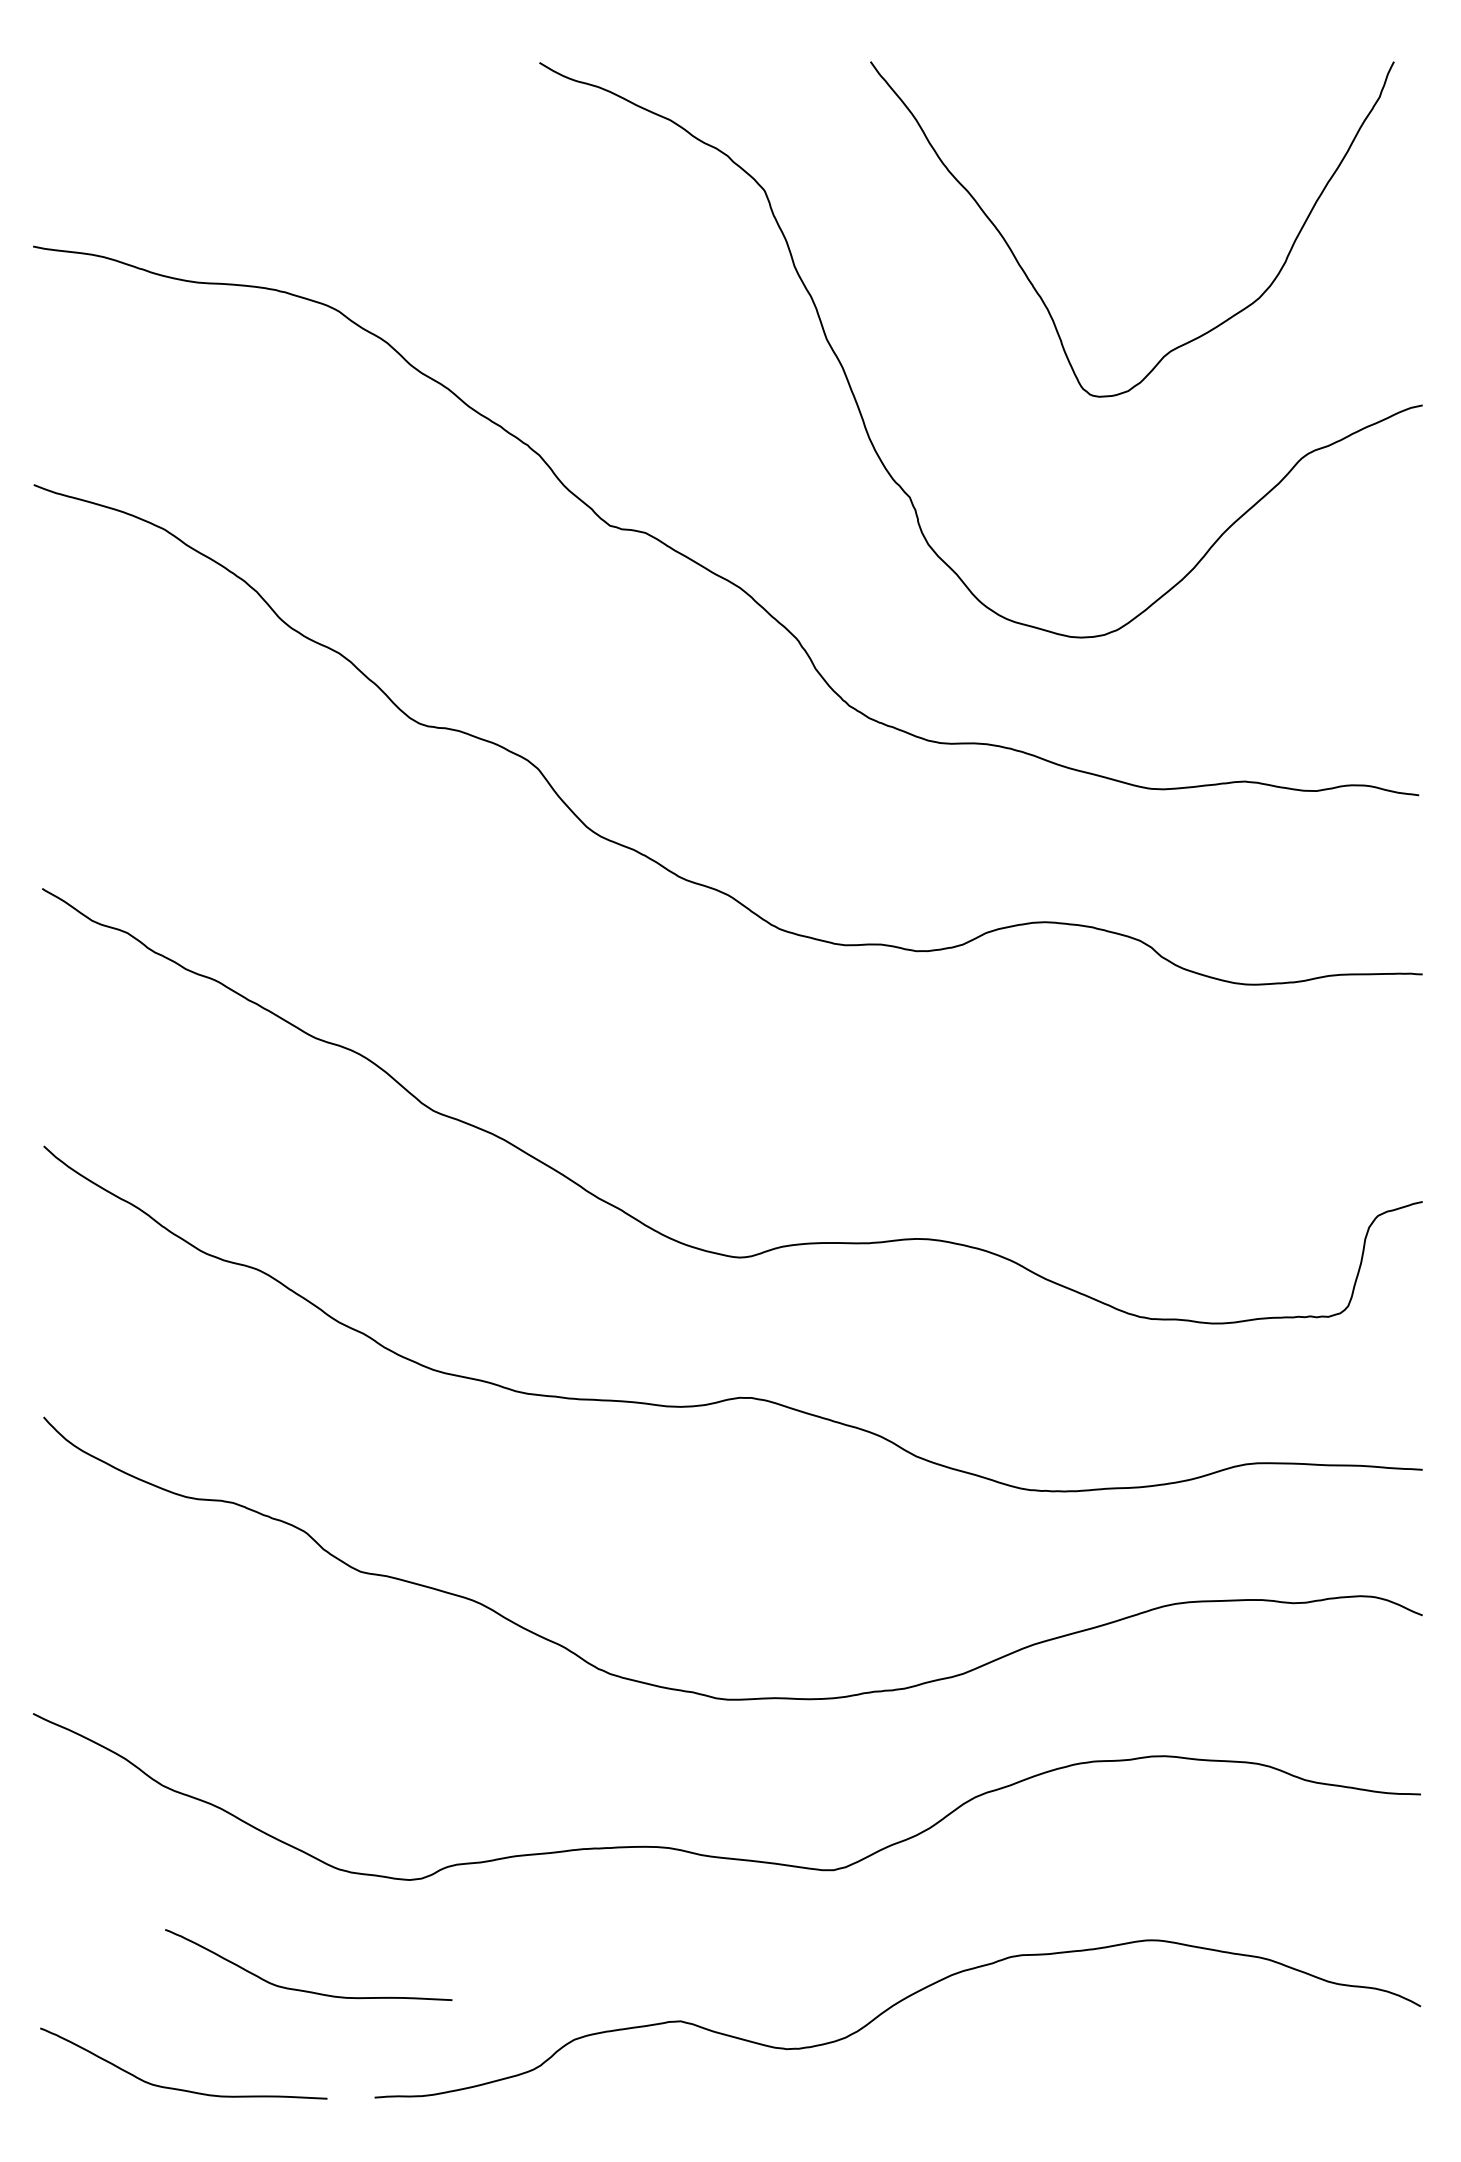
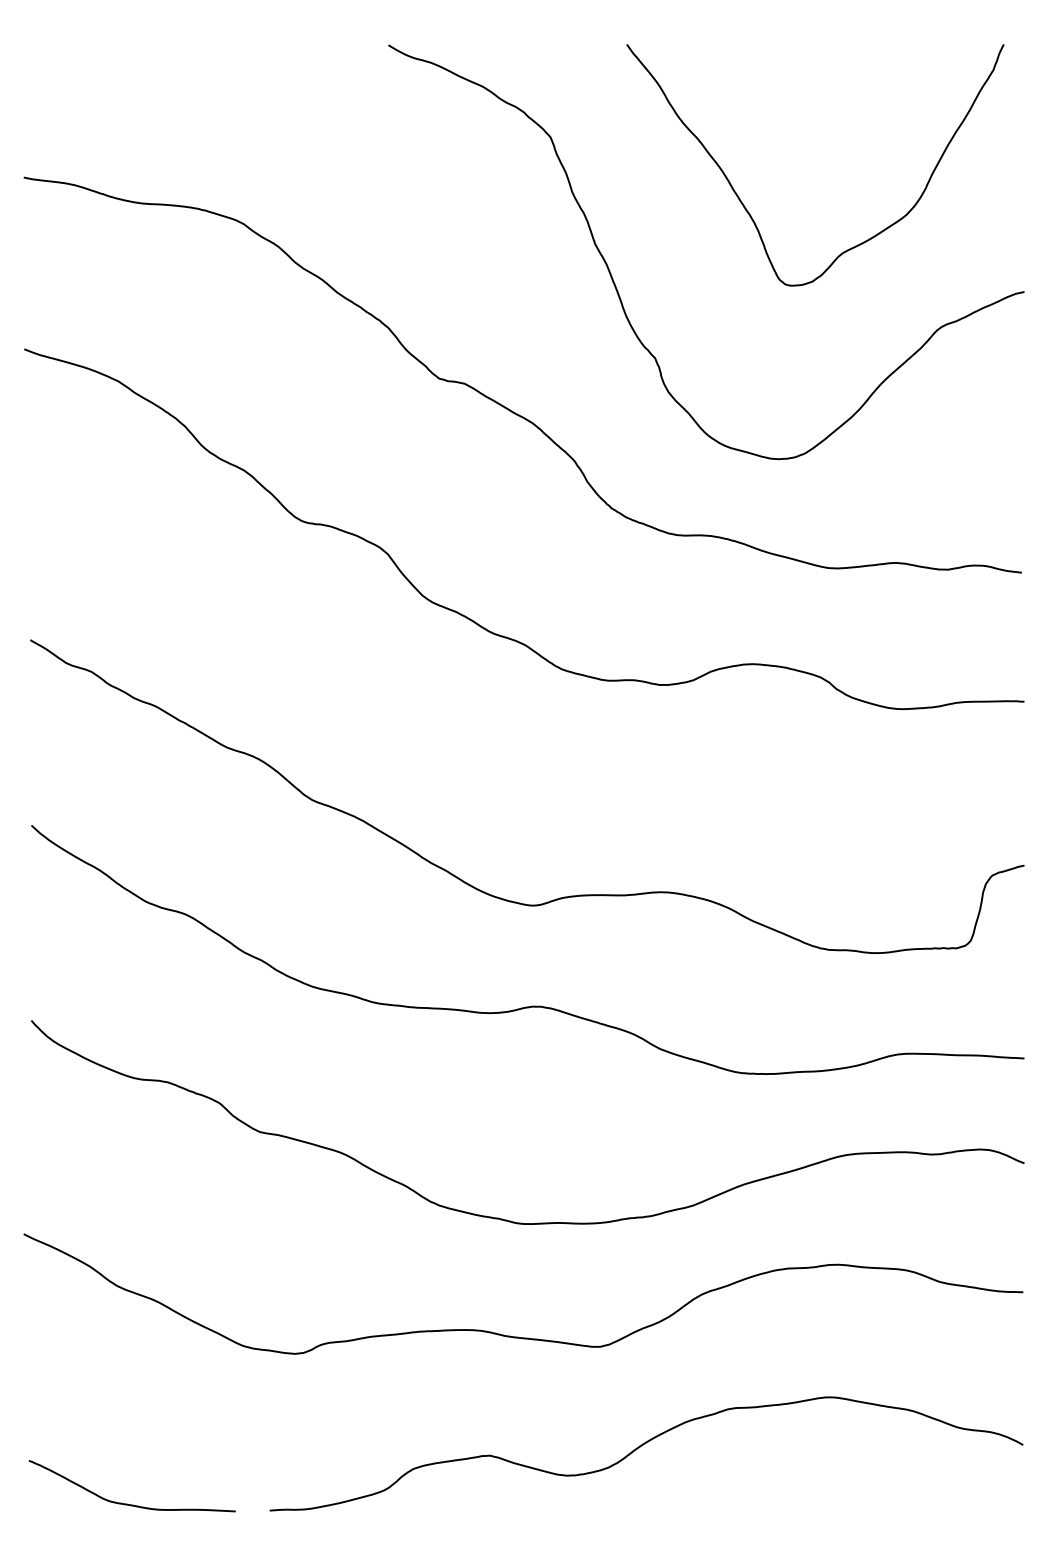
curve: (302, 1989) -> (217, 1432), removed

